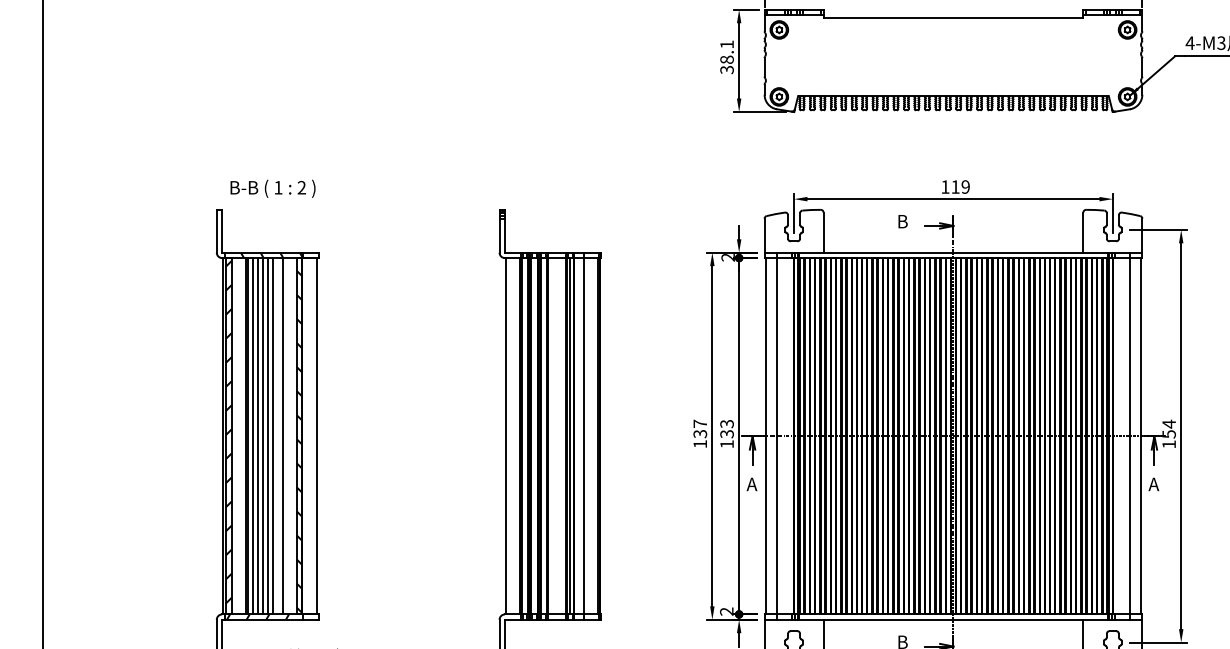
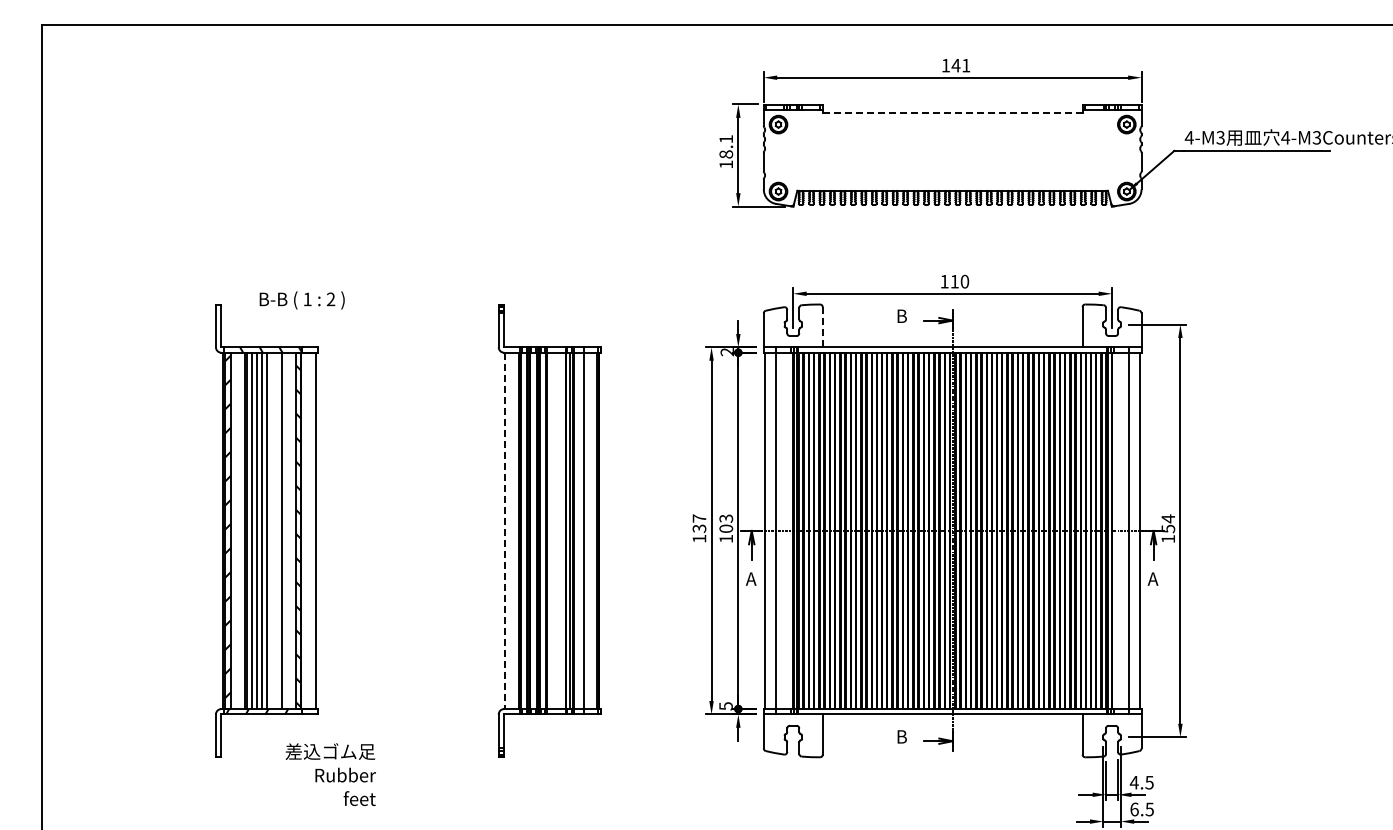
line: (953, 17) -> (952, 112), solid -> dashed
text: (727, 69) -> (726, 164), 38.1 -> 18.1
text: (965, 186) -> (964, 281), 119 -> 110
text: (272, 188) -> (301, 300), moved
line: (823, 231) -> (822, 326), solid -> dashed
text: (726, 433) -> (725, 528), 133 -> 103
line: (273, 435) -> (272, 530), removed
line: (506, 436) -> (505, 531), solid -> dashed
text: (726, 611) -> (725, 706), 2 -> 5

